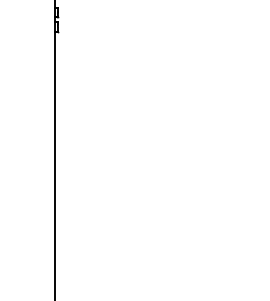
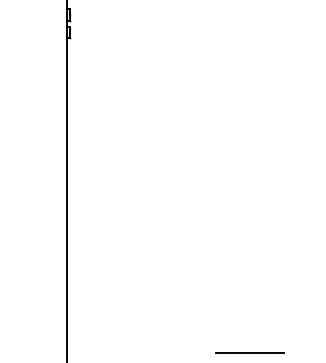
line: (206, 292) -> (249, 352), added

